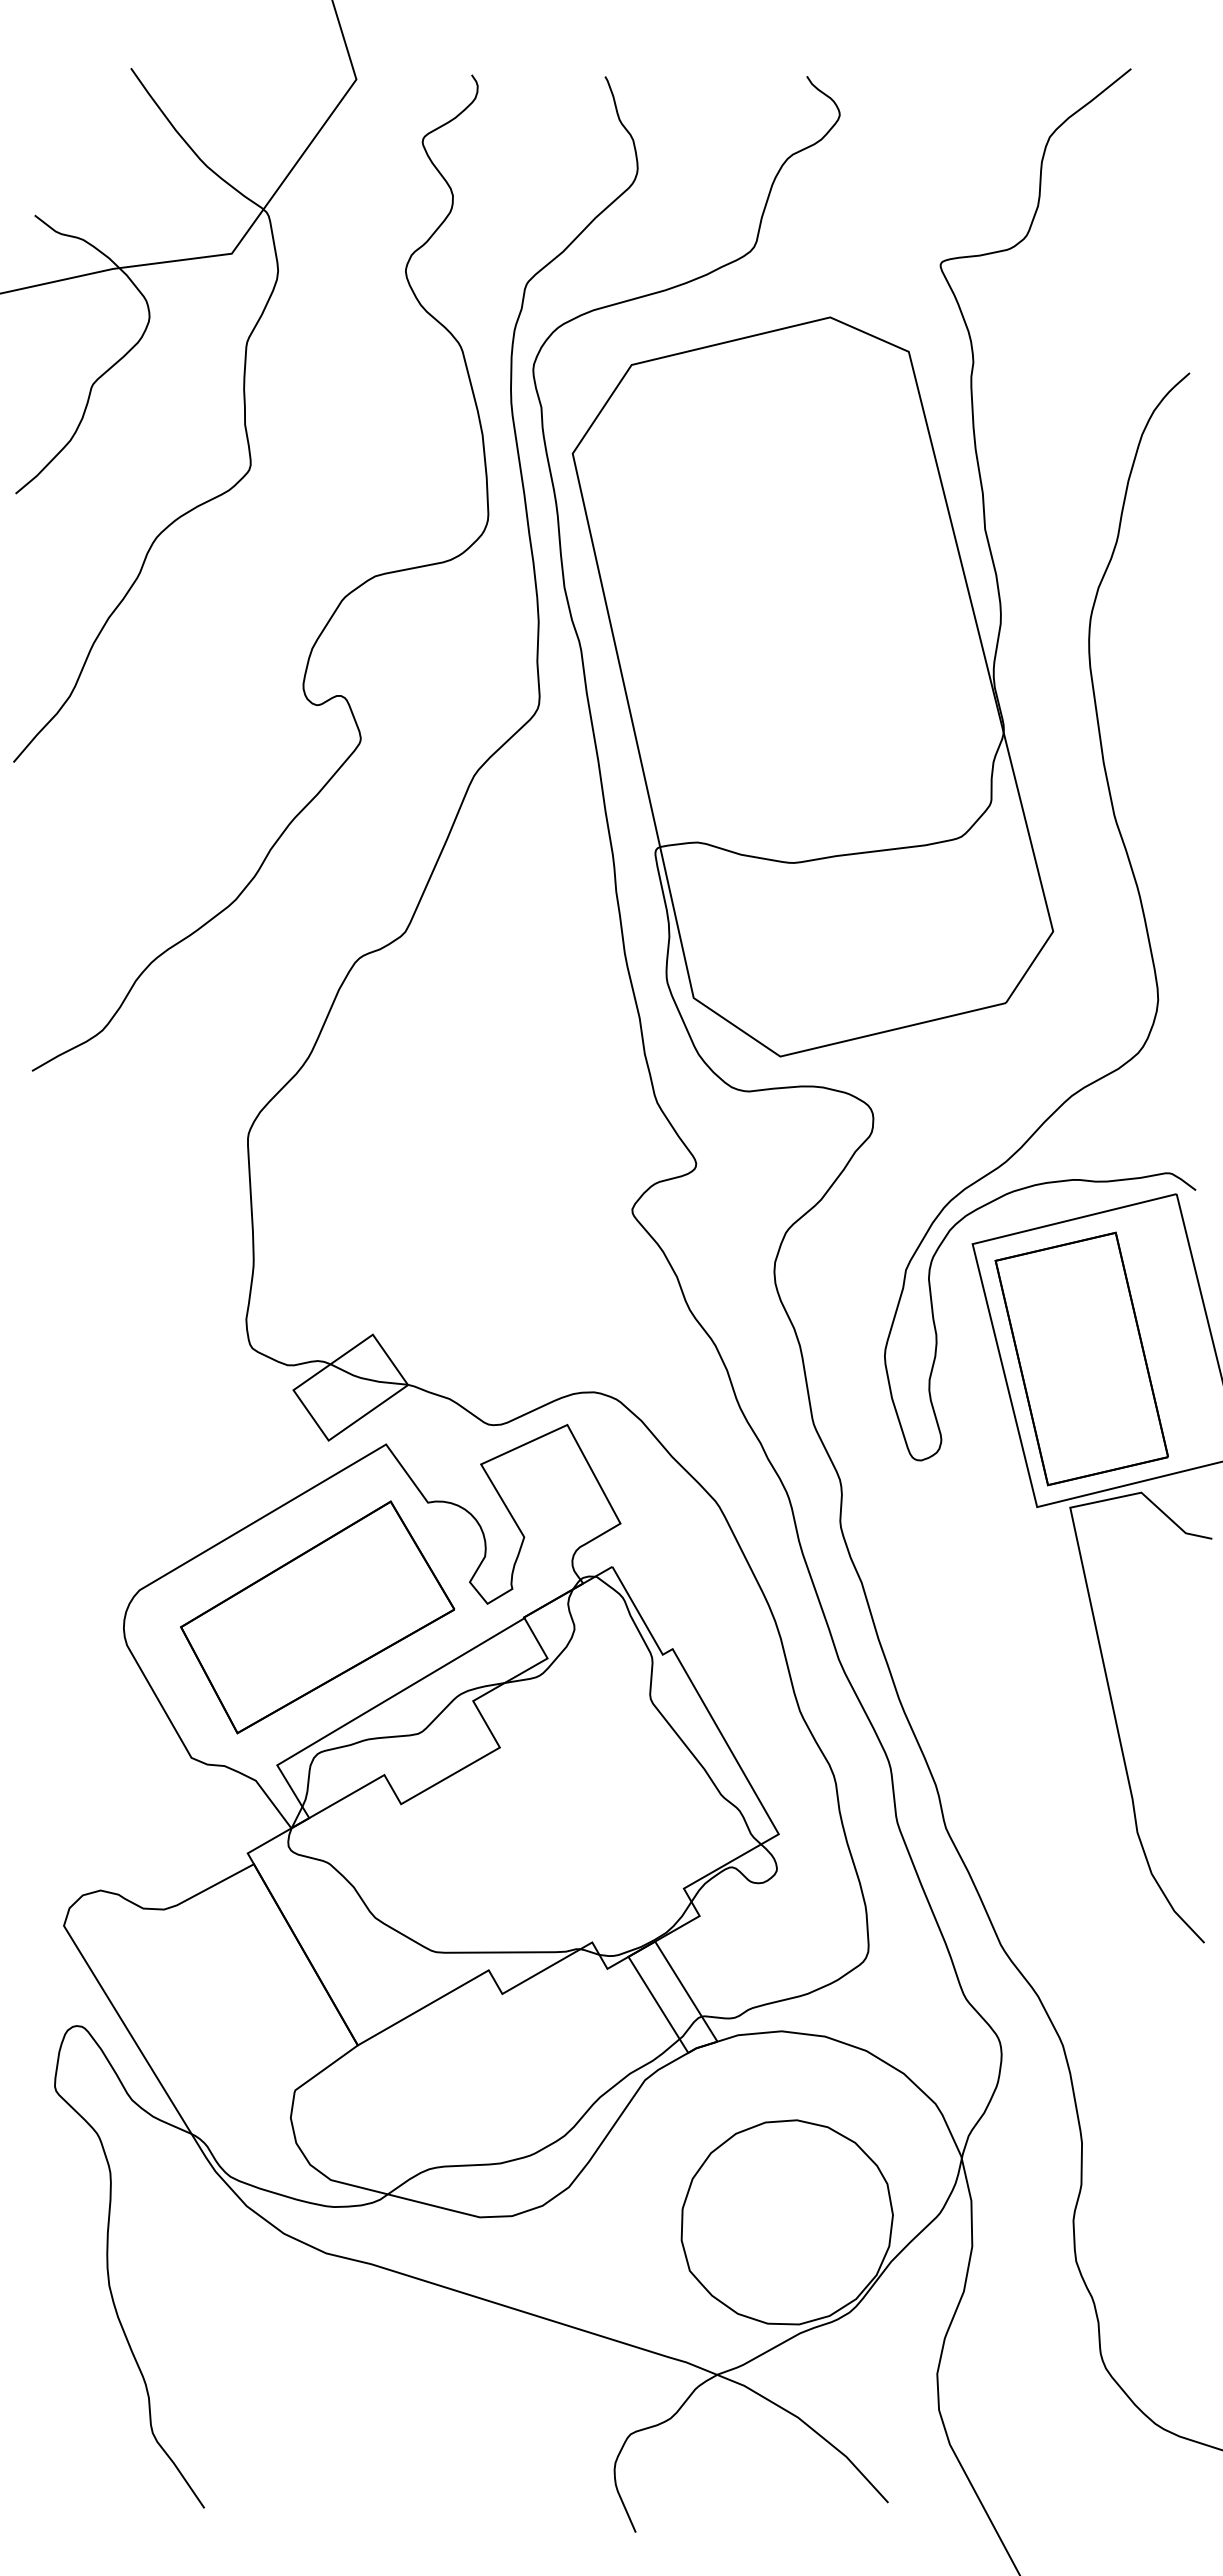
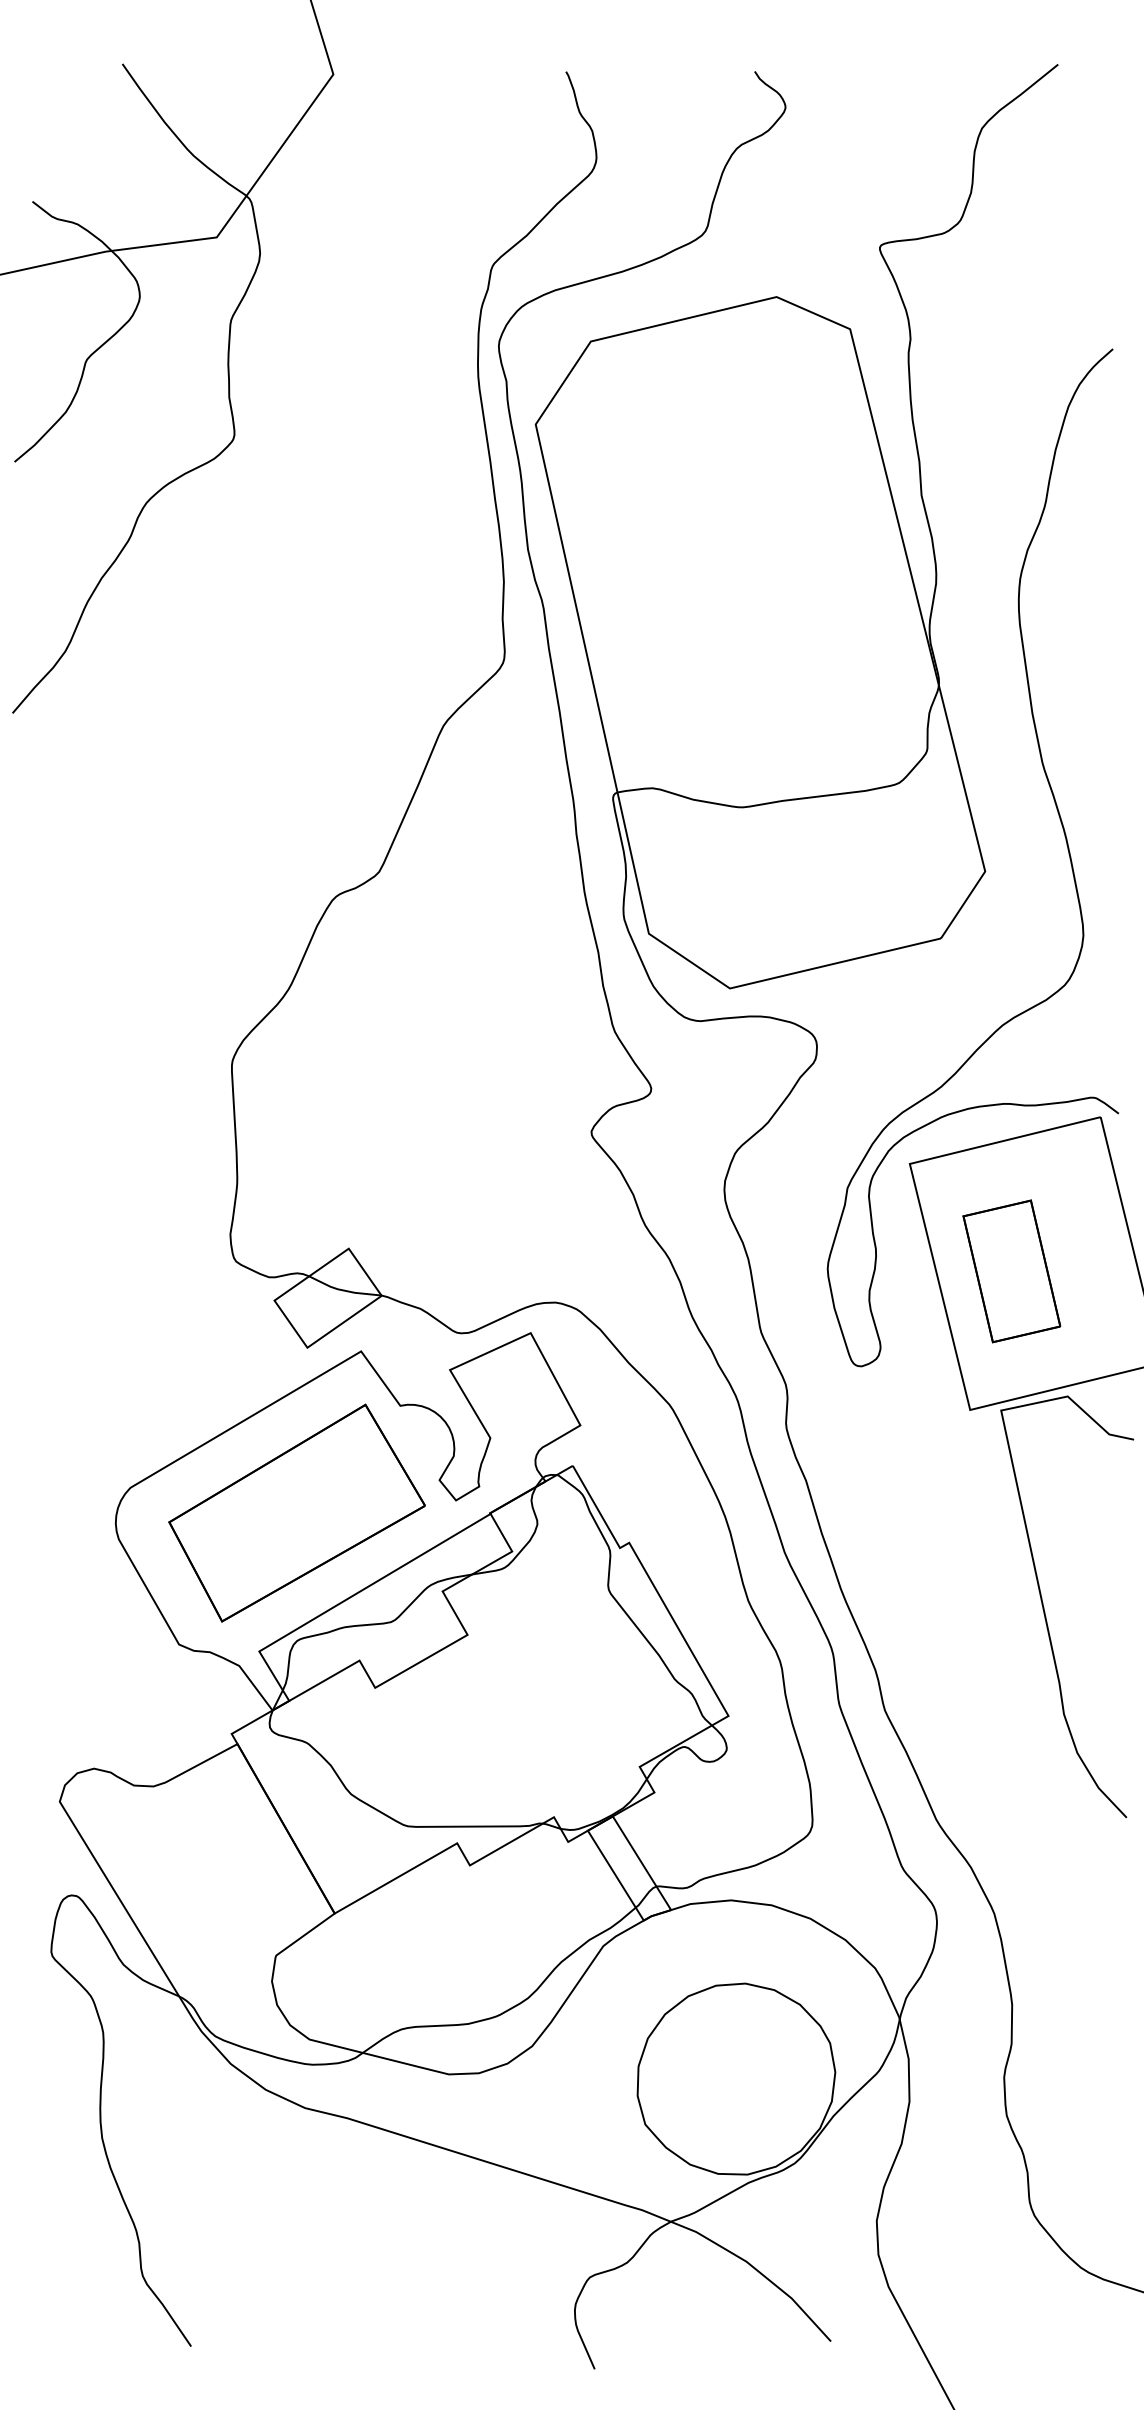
curve: (330, 616) -> (309, 576), removed
part: (1081, 1358) -> (1011, 1270), size x0.6

